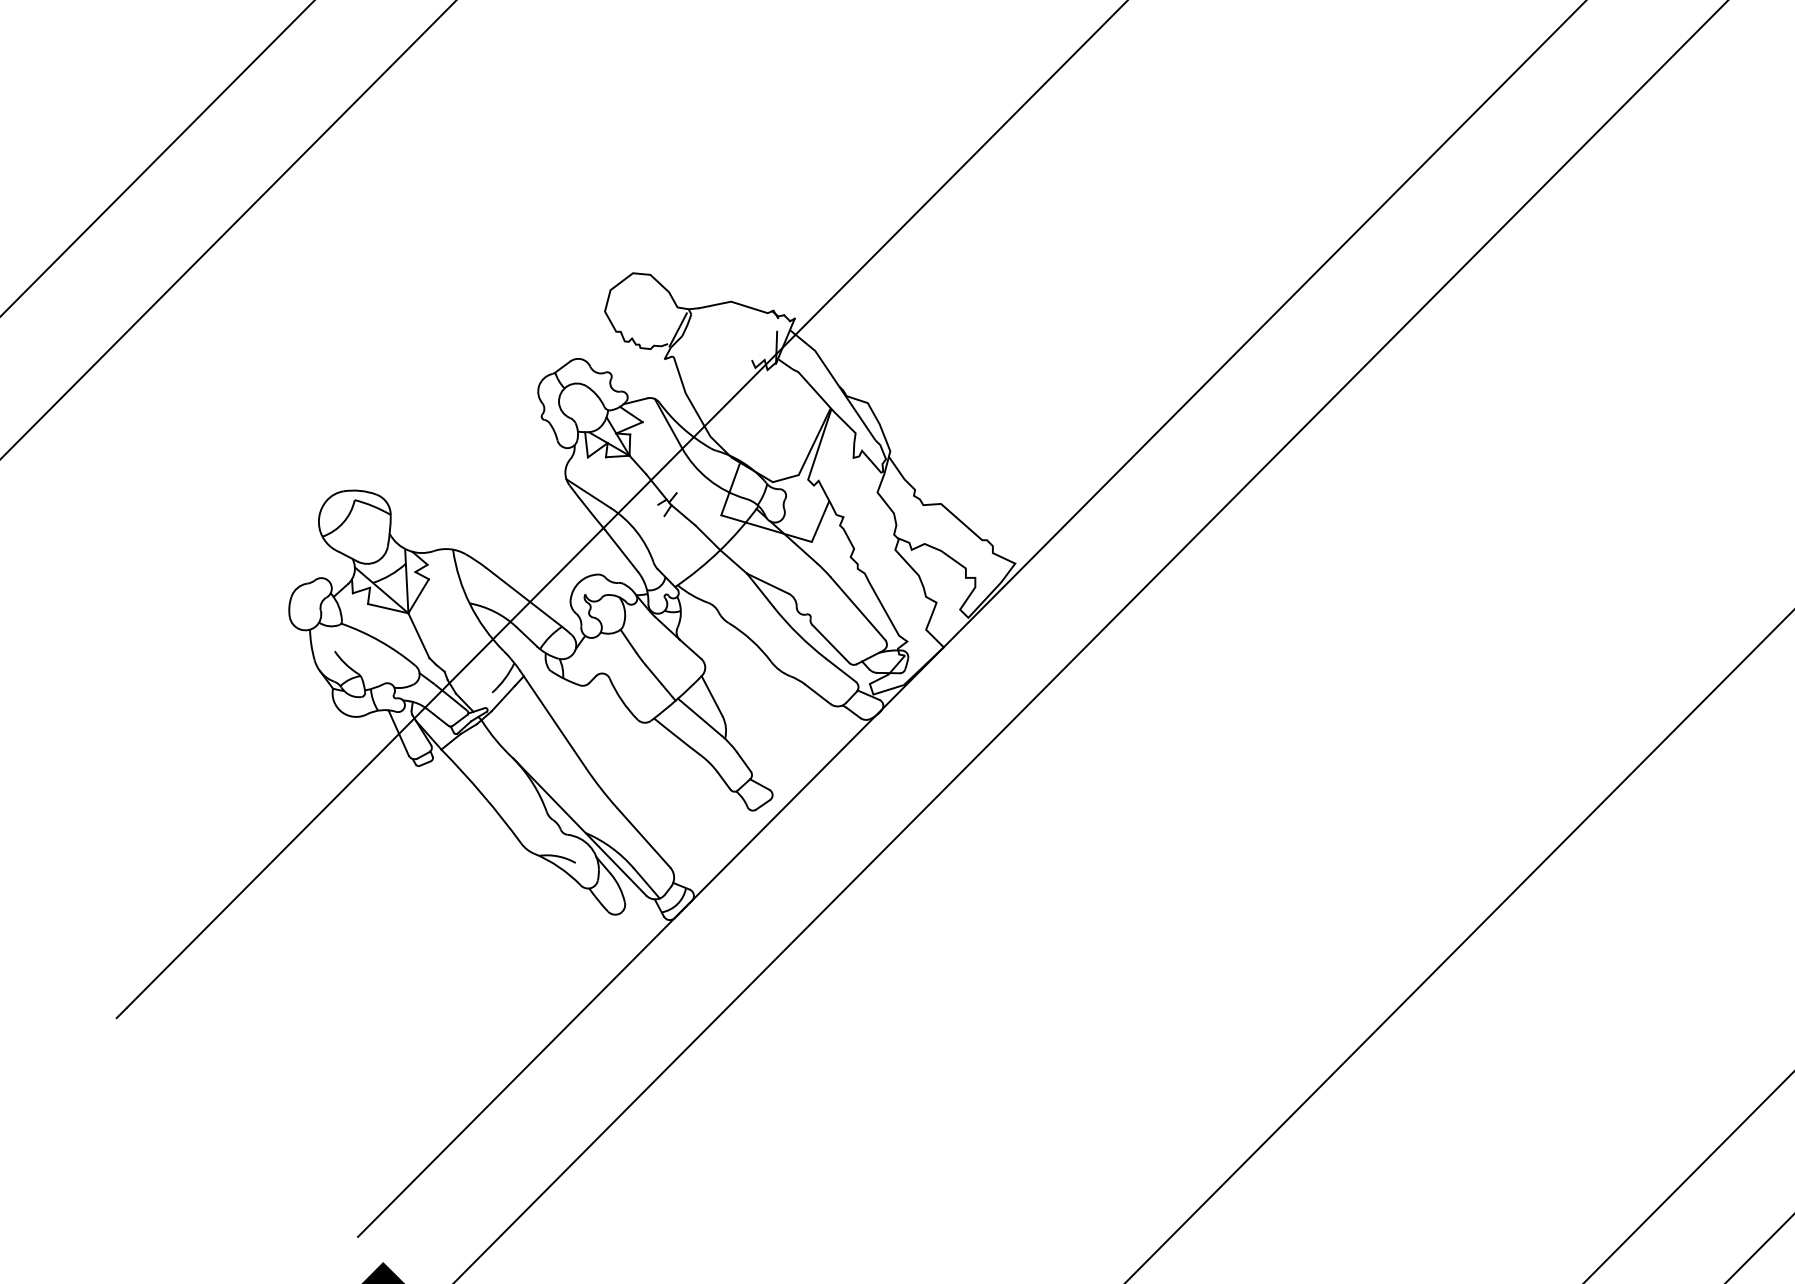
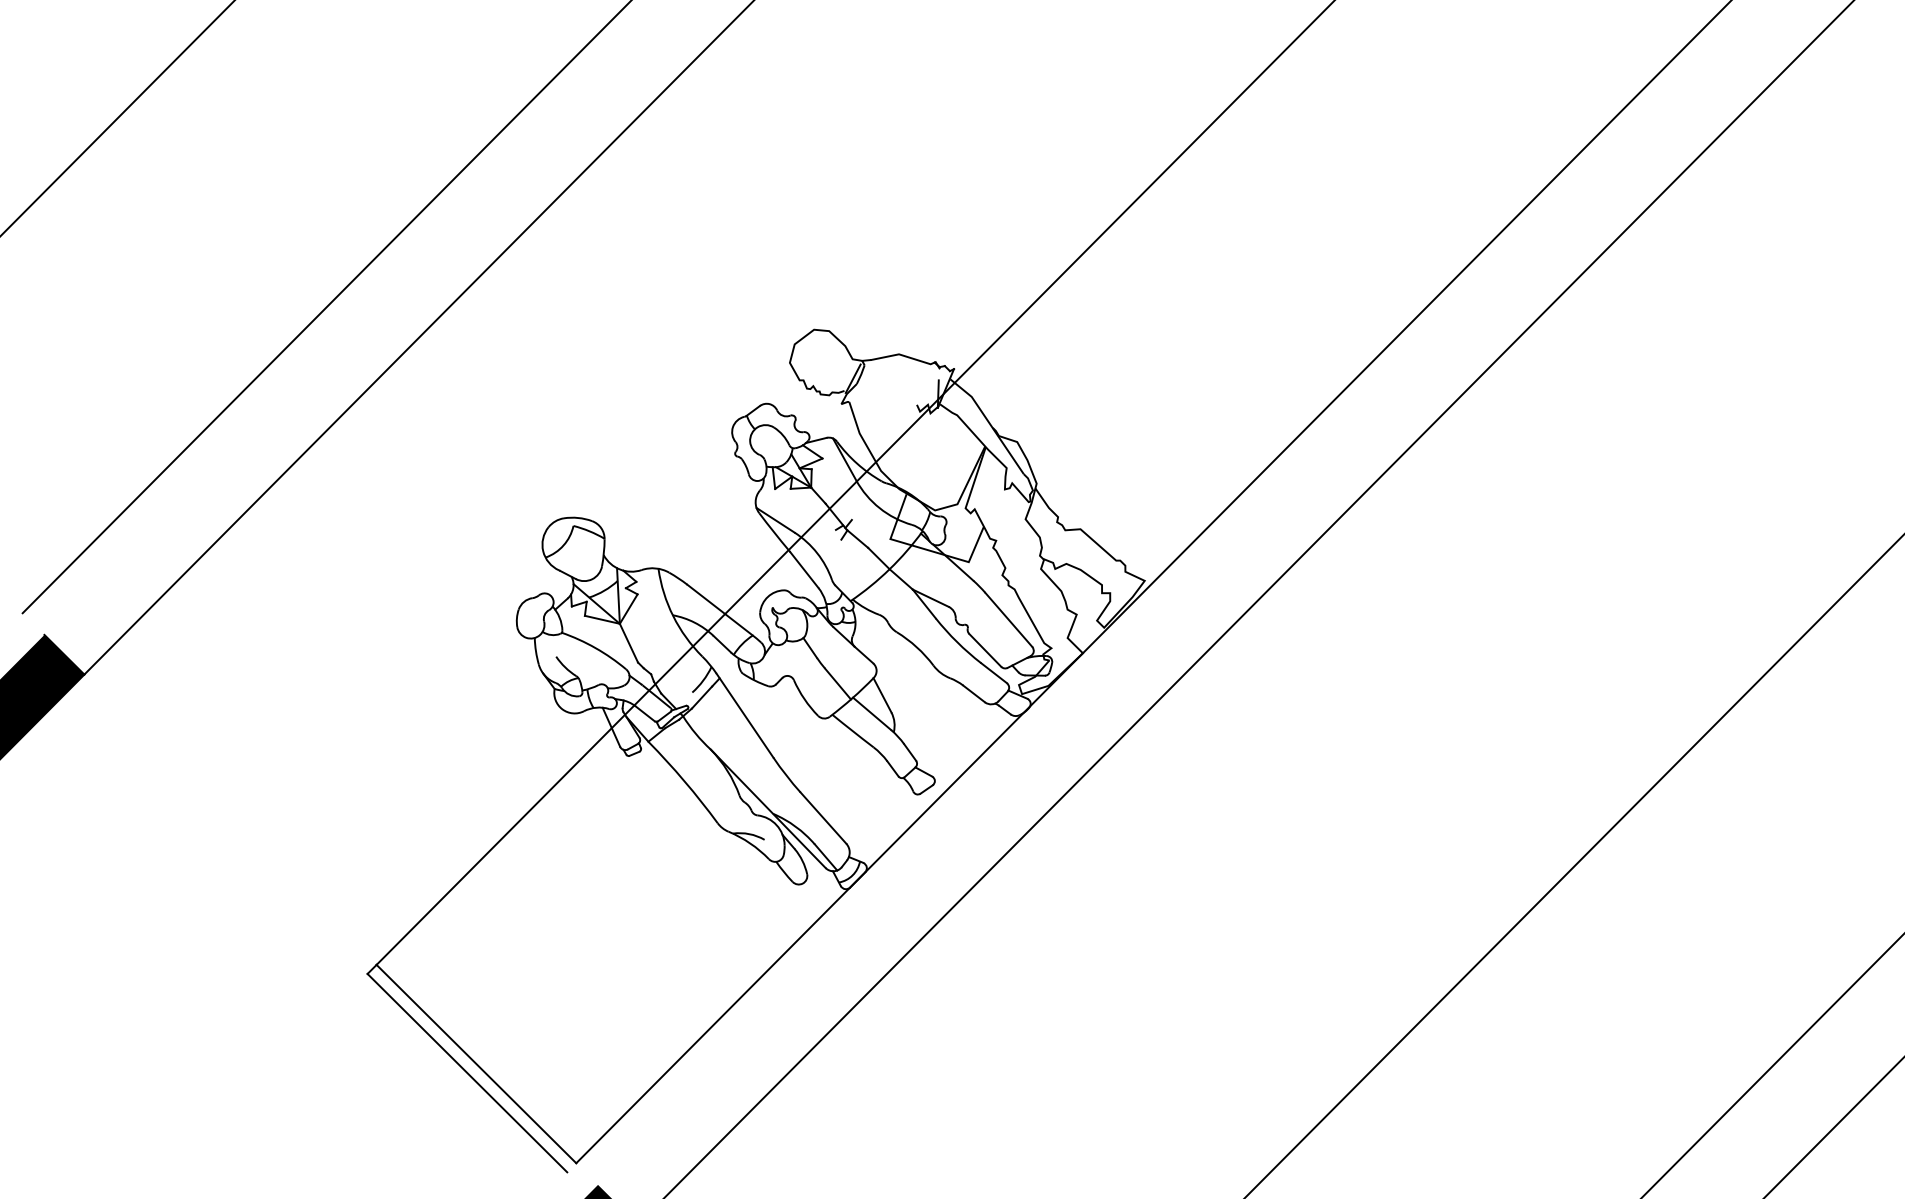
line: (242, 1121) -> (476, 1063), added
line: (232, 1132) -> (467, 1072), added

